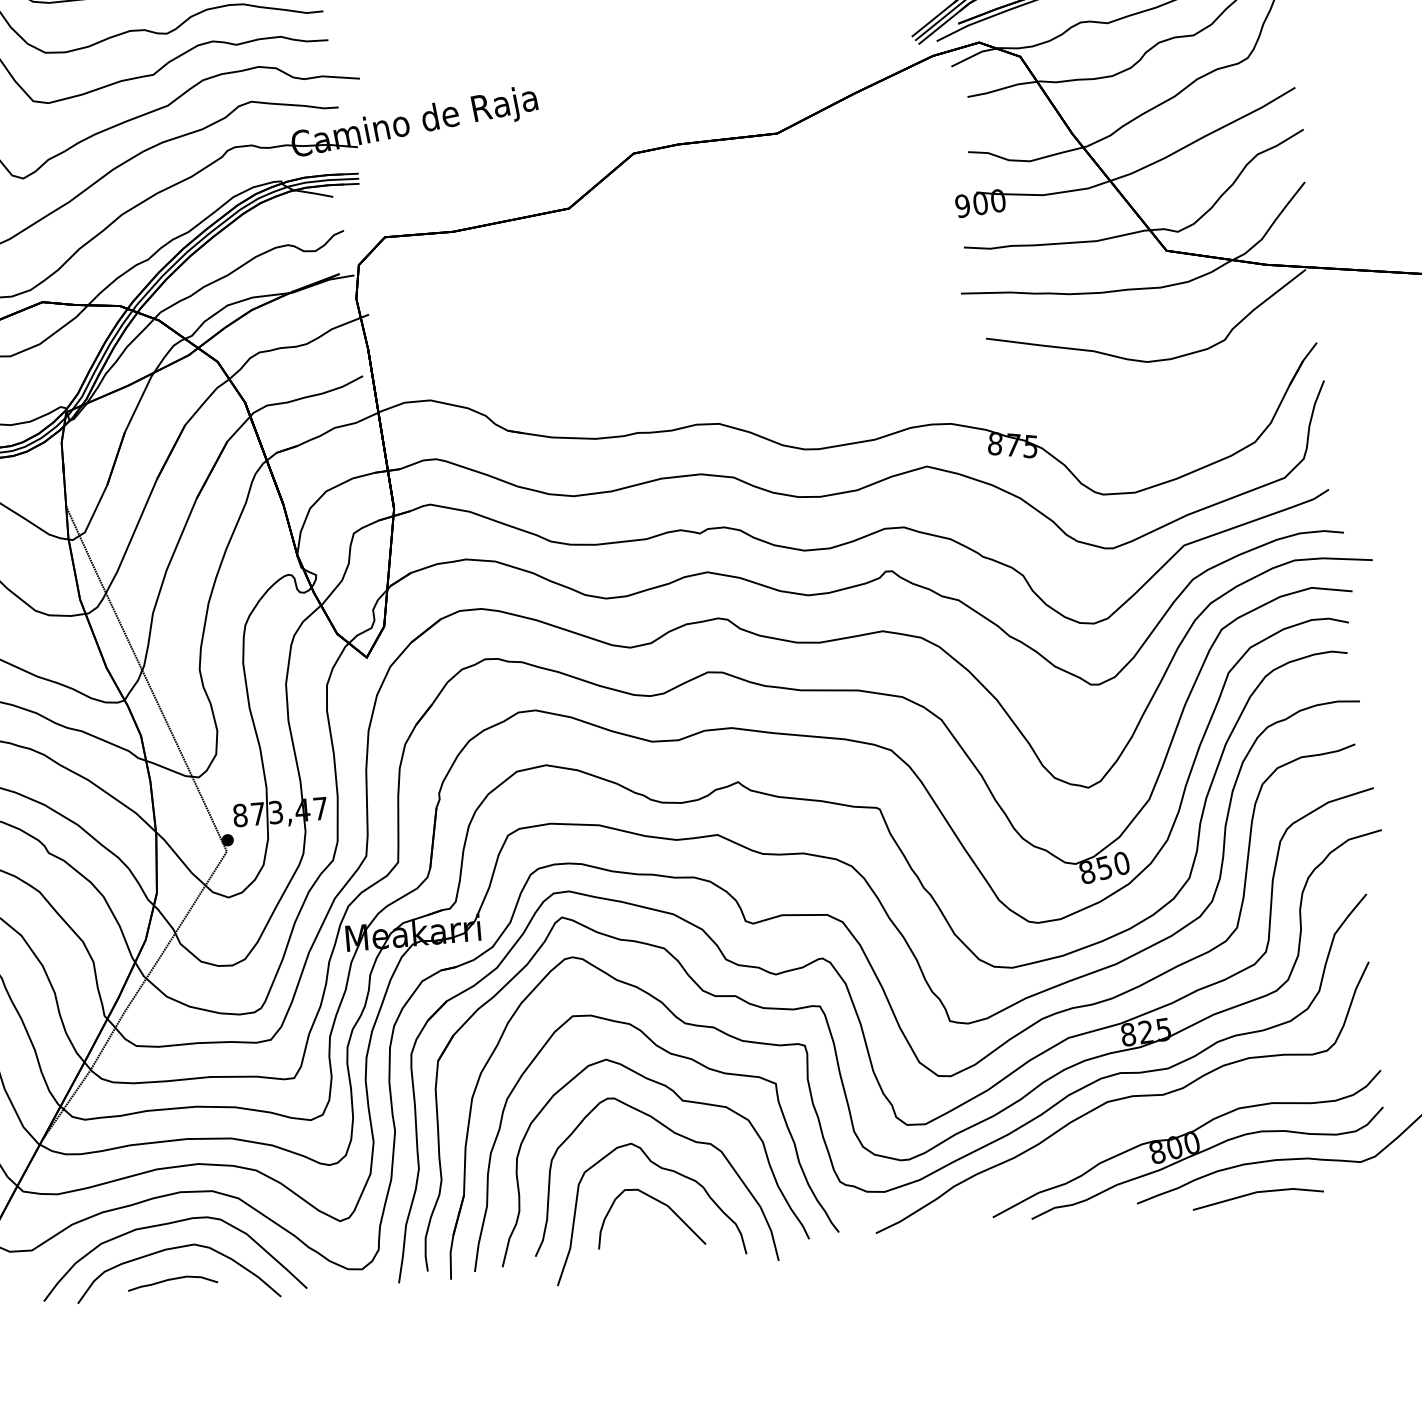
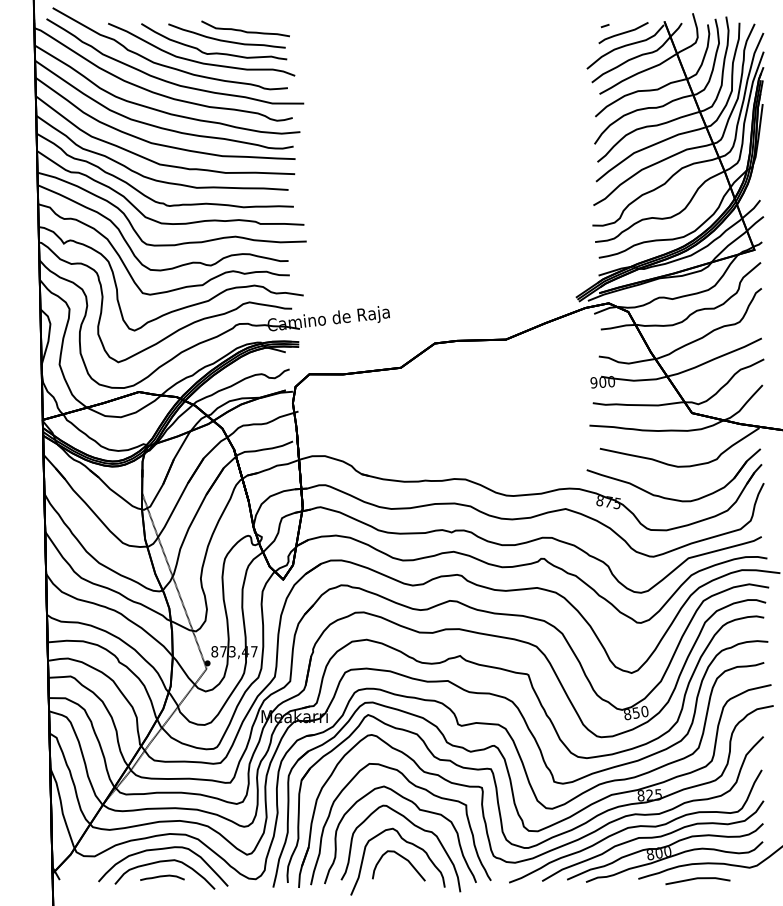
part: (1133, 425) -> (668, 497), added
curve: (1160, 1119) -> (653, 838), added

